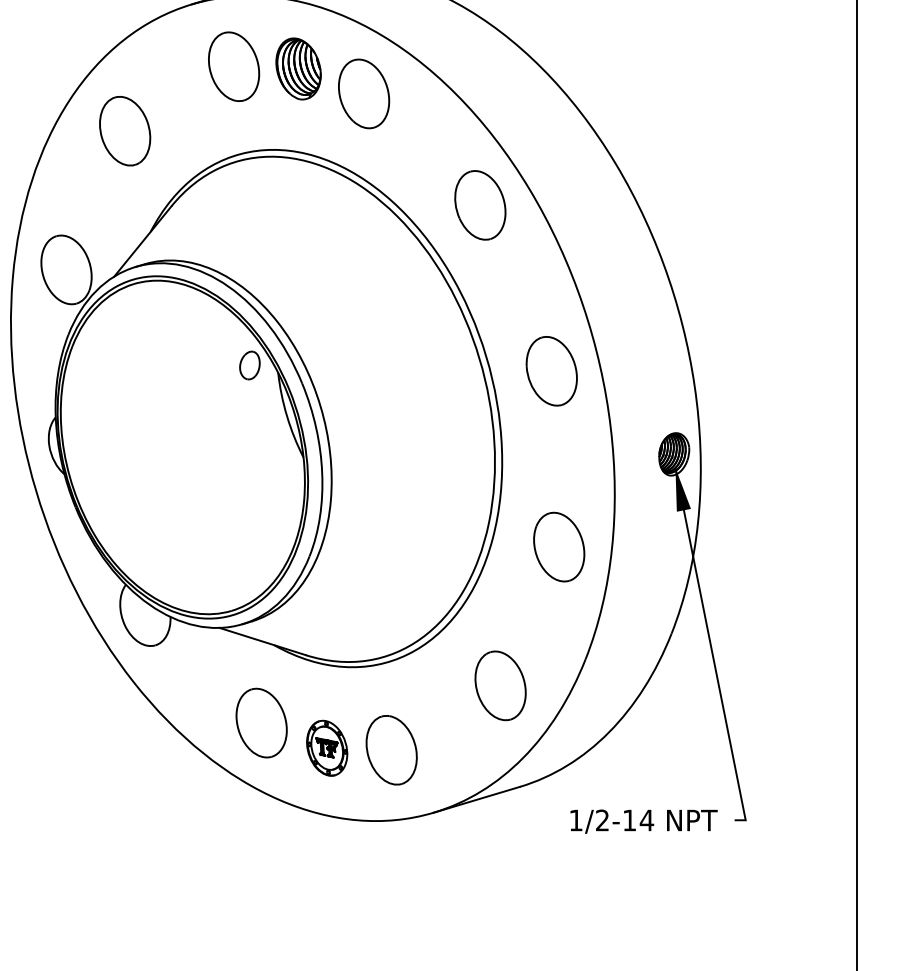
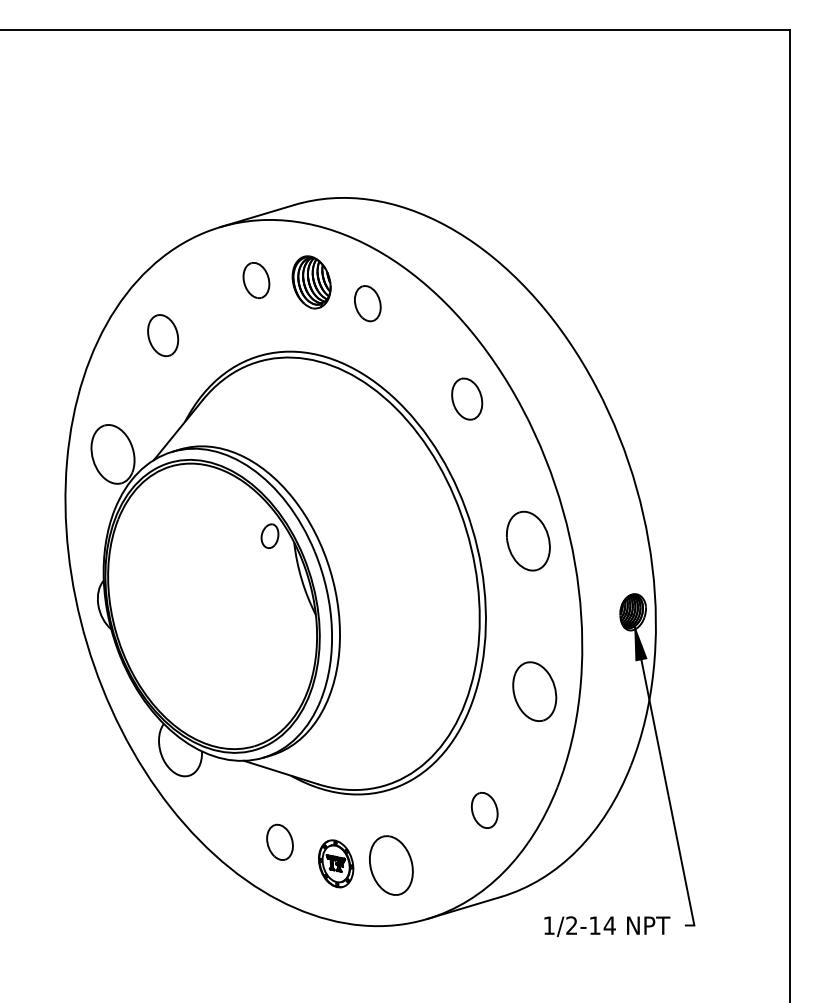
part: (234, 66) -> (256, 280), size x0.6
part: (363, 93) -> (367, 303), size x0.6
part: (124, 130) -> (162, 335), size x0.7
part: (479, 204) -> (466, 398), size x0.7
part: (500, 685) -> (484, 810), size x0.6
part: (261, 723) -> (279, 842), size x0.6

